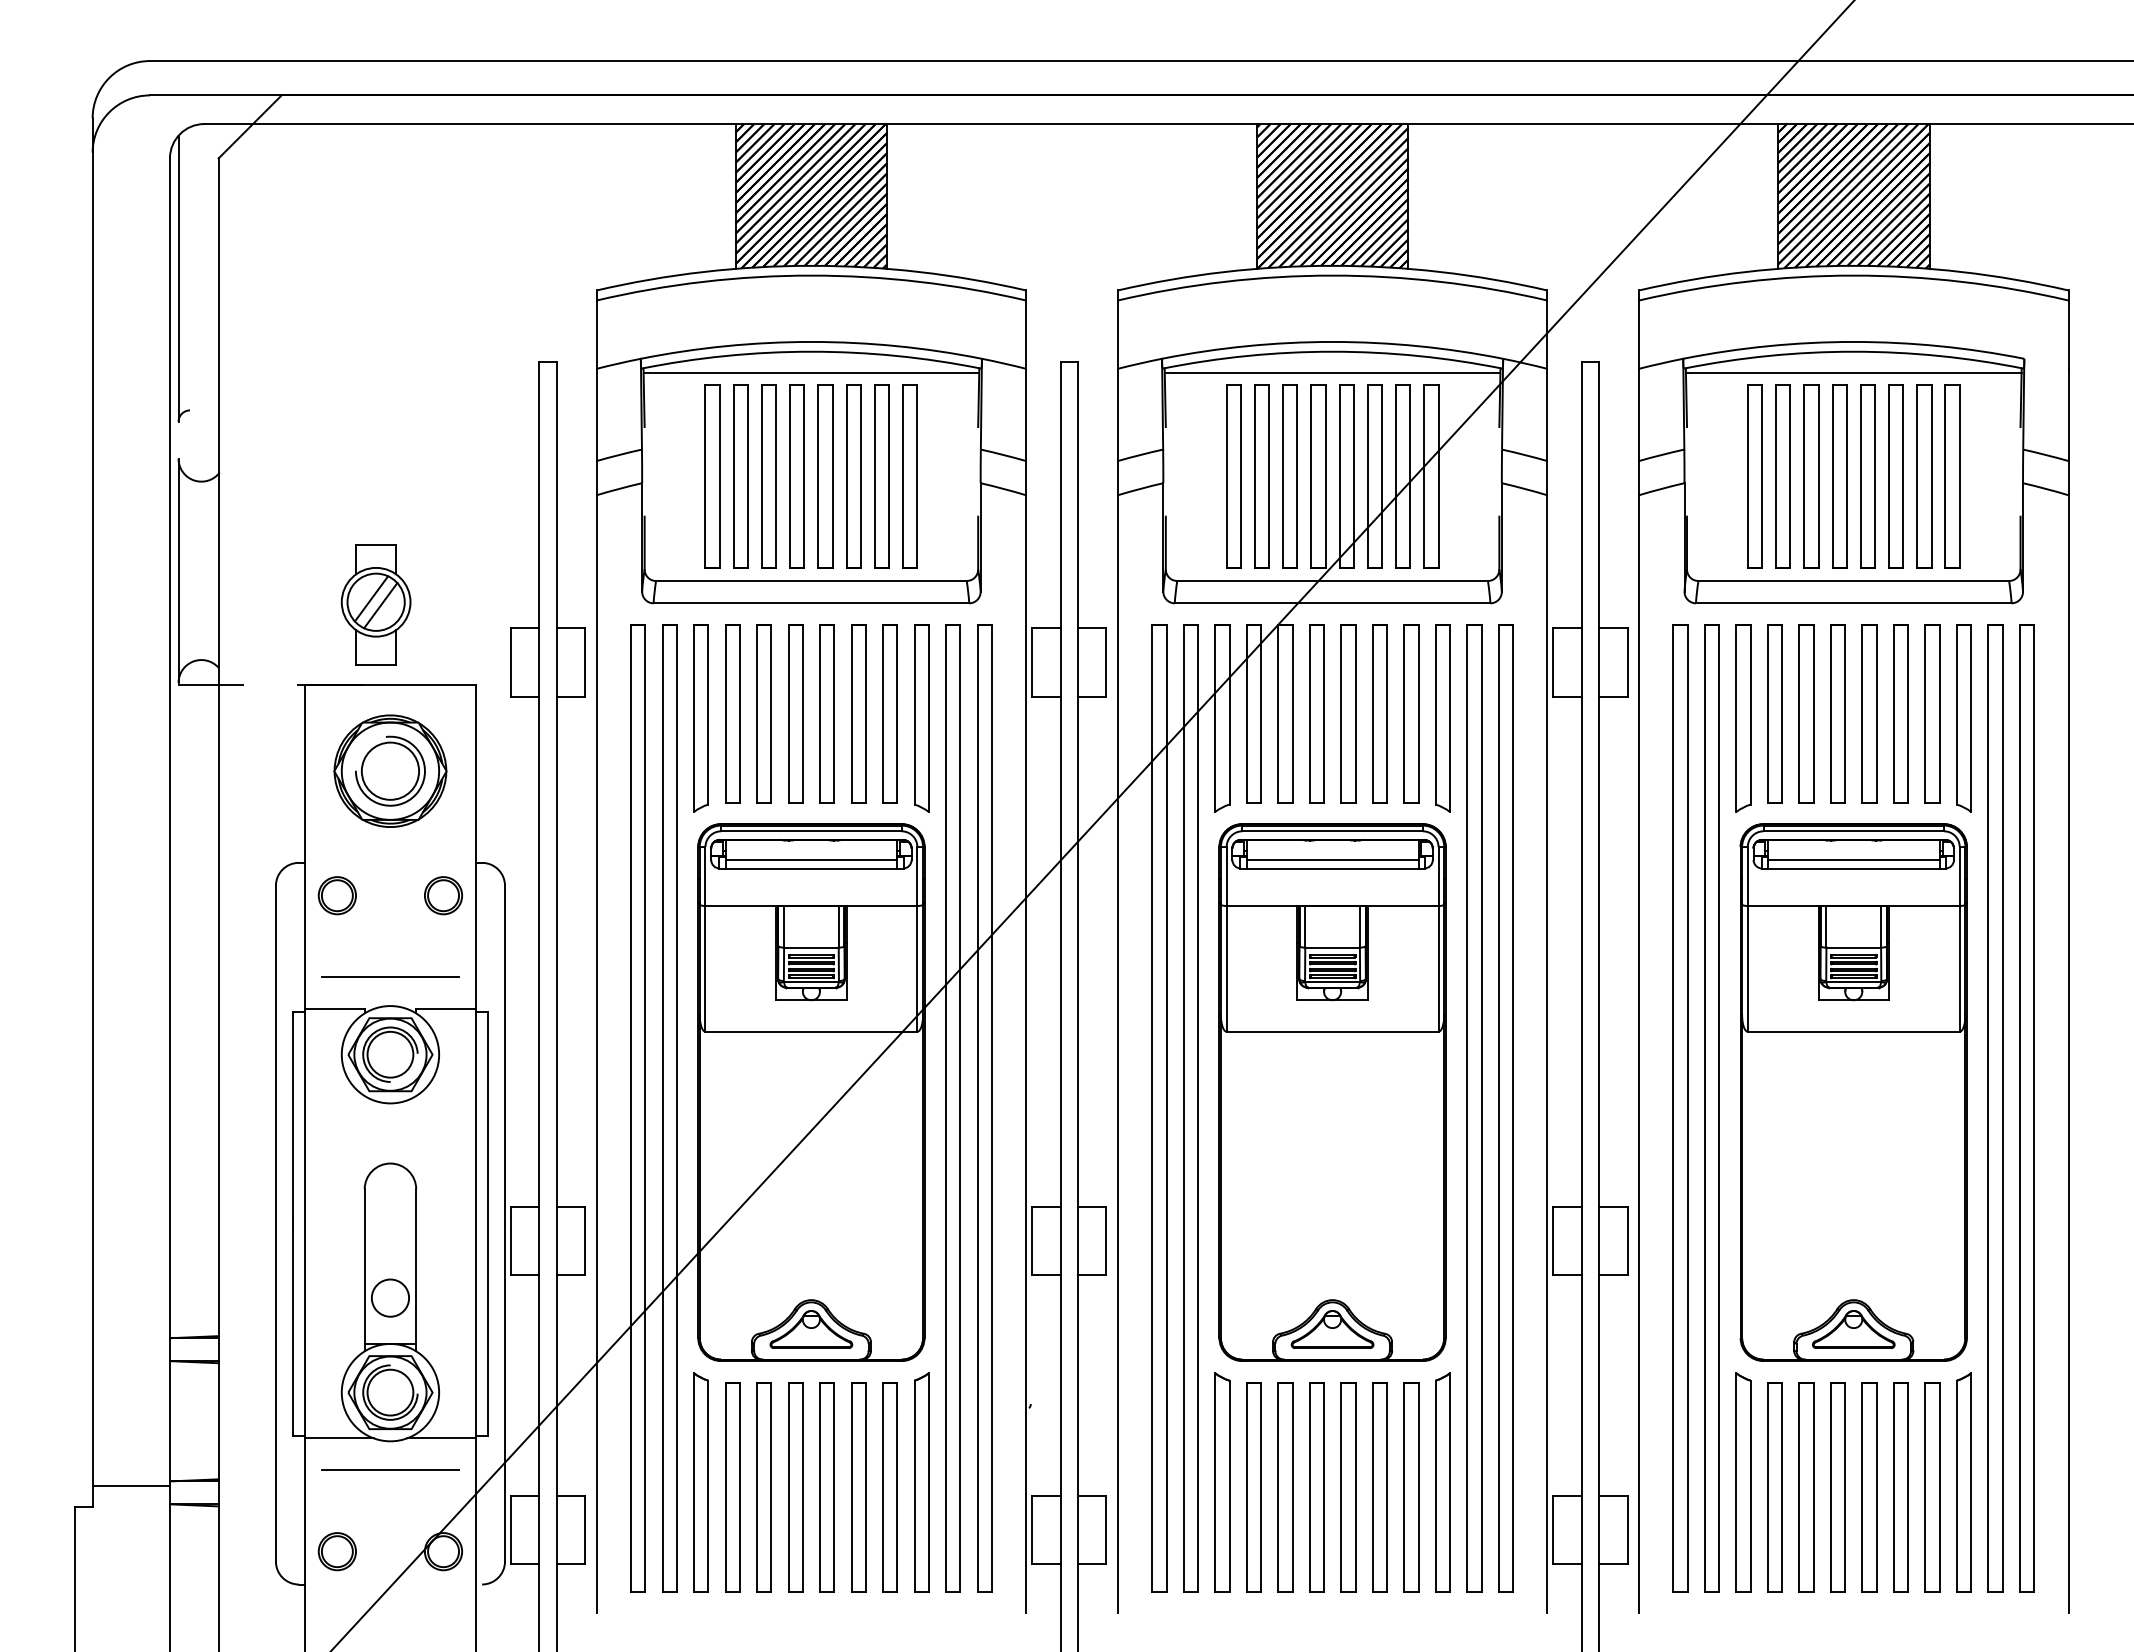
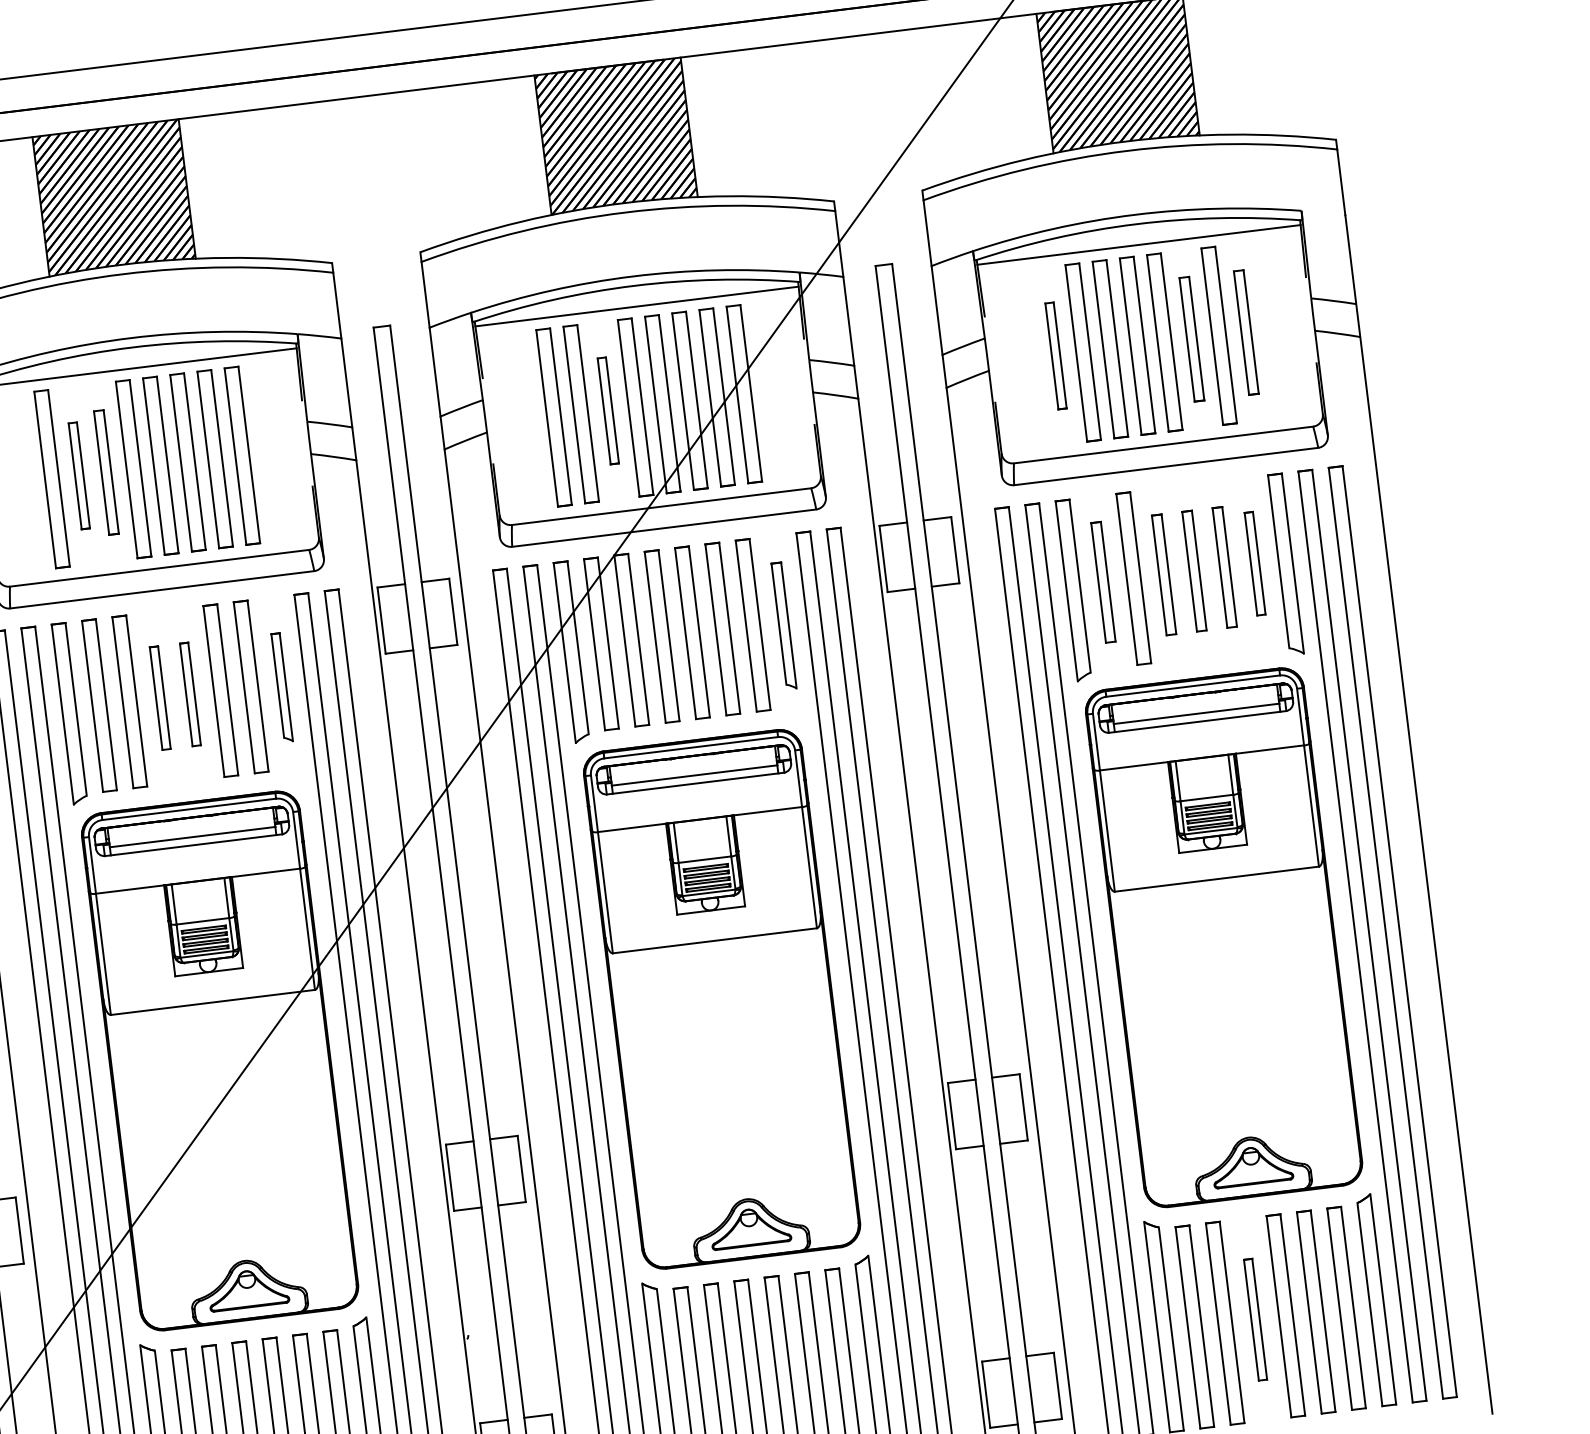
part: (740, 476) -> (78, 476), size x0.6
part: (768, 476) -> (105, 472), size x0.7
part: (1289, 476) -> (607, 411), size x0.6
part: (1754, 476) -> (1055, 356), size x0.6
part: (1895, 476) -> (1191, 339), size x0.7
part: (1952, 476) -> (1246, 332), size x0.7
part: (795, 713) -> (159, 697), size x0.6
part: (826, 713) -> (189, 694), size x0.6
part: (1774, 713) -> (1102, 582), size x0.7
part: (1837, 713) -> (1163, 574), size x0.7
part: (1869, 713) -> (1194, 570), size x0.7
part: (1900, 713) -> (1224, 567), size x0.7
part: (1932, 713) -> (1255, 563), size x0.6
part: (921, 718) -> (281, 687), size x0.6
part: (1442, 718) -> (783, 626), size x0.7
part: (1837, 1487) -> (1255, 1320), size x0.6

